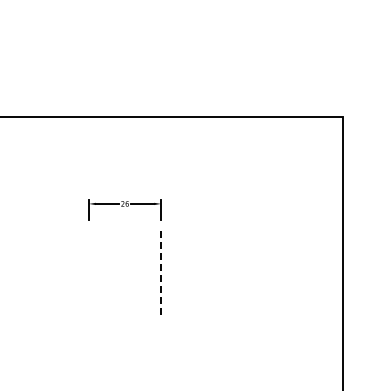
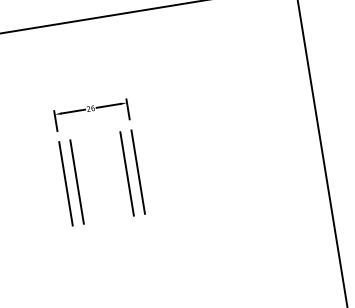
line: (89, 272) -> (66, 183), added
line: (100, 272) -> (77, 181), added
line: (150, 272) -> (127, 173), added
line: (161, 273) -> (138, 172), dashed -> solid

